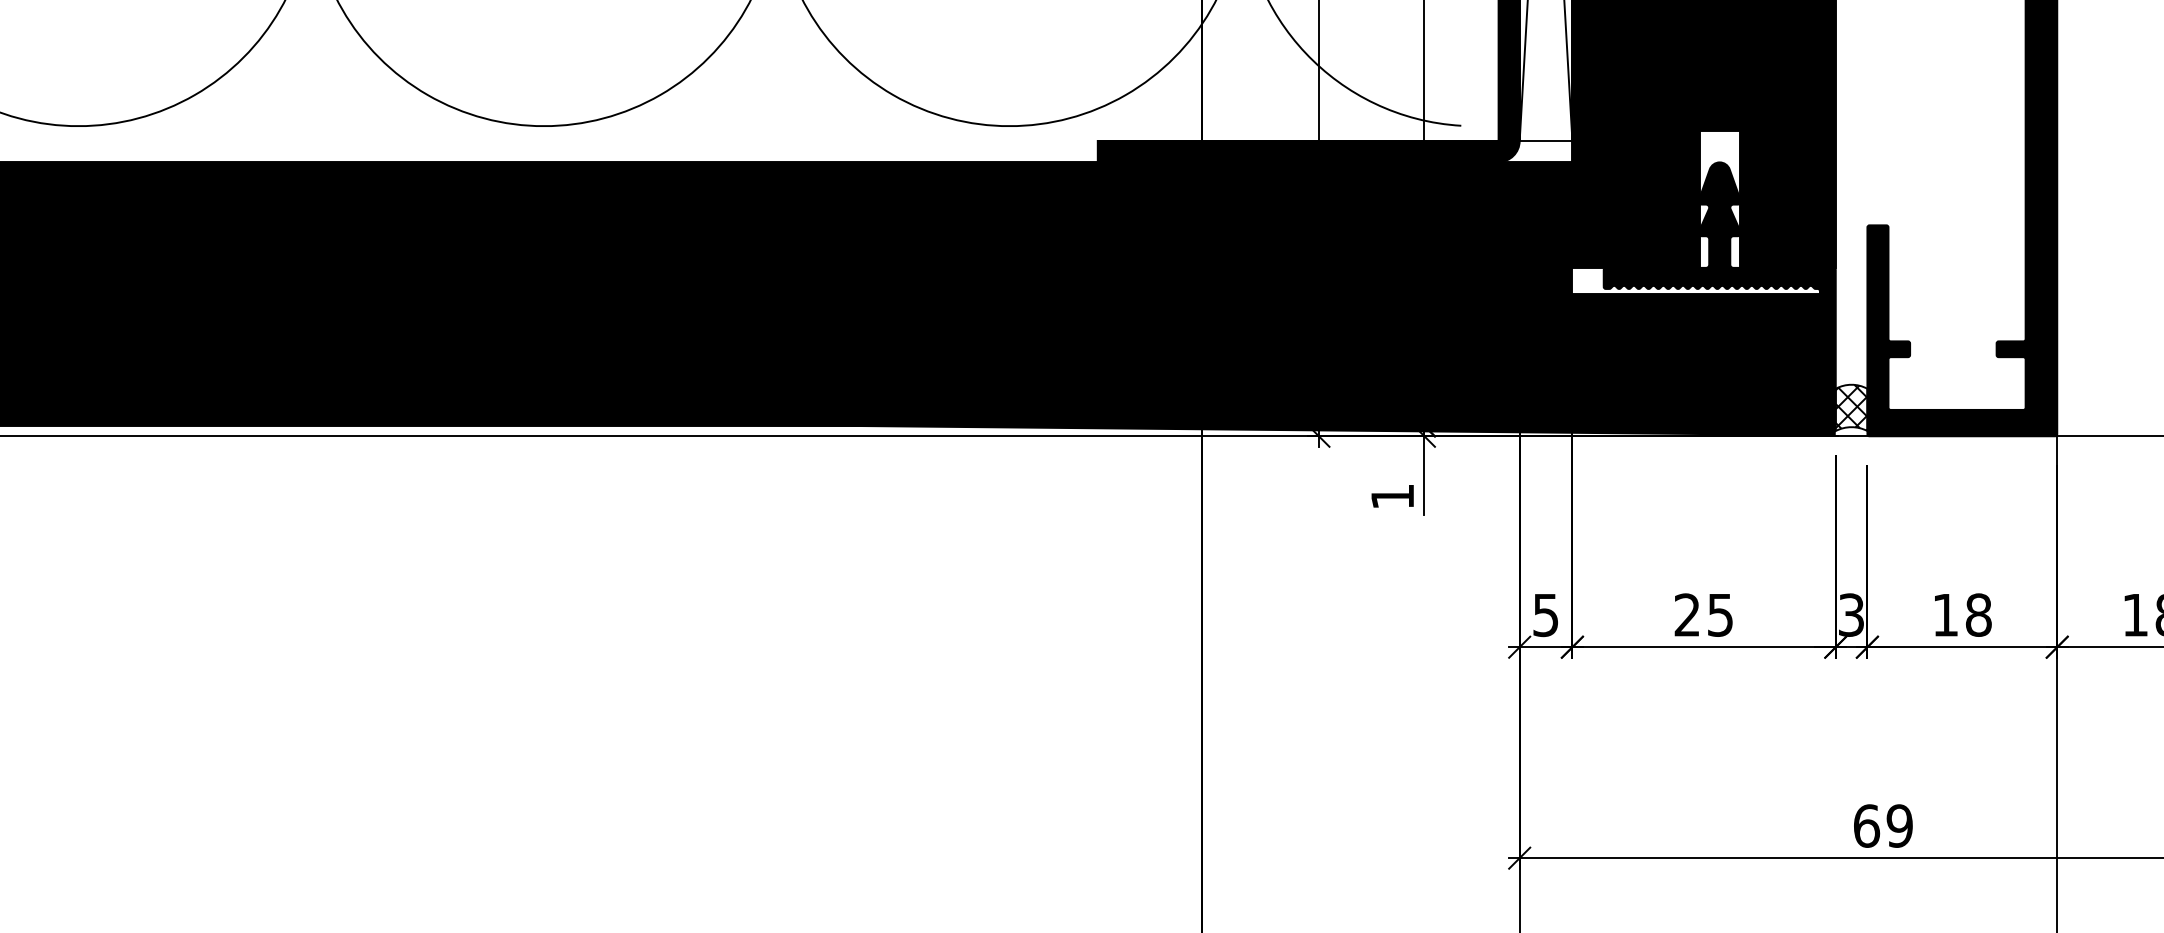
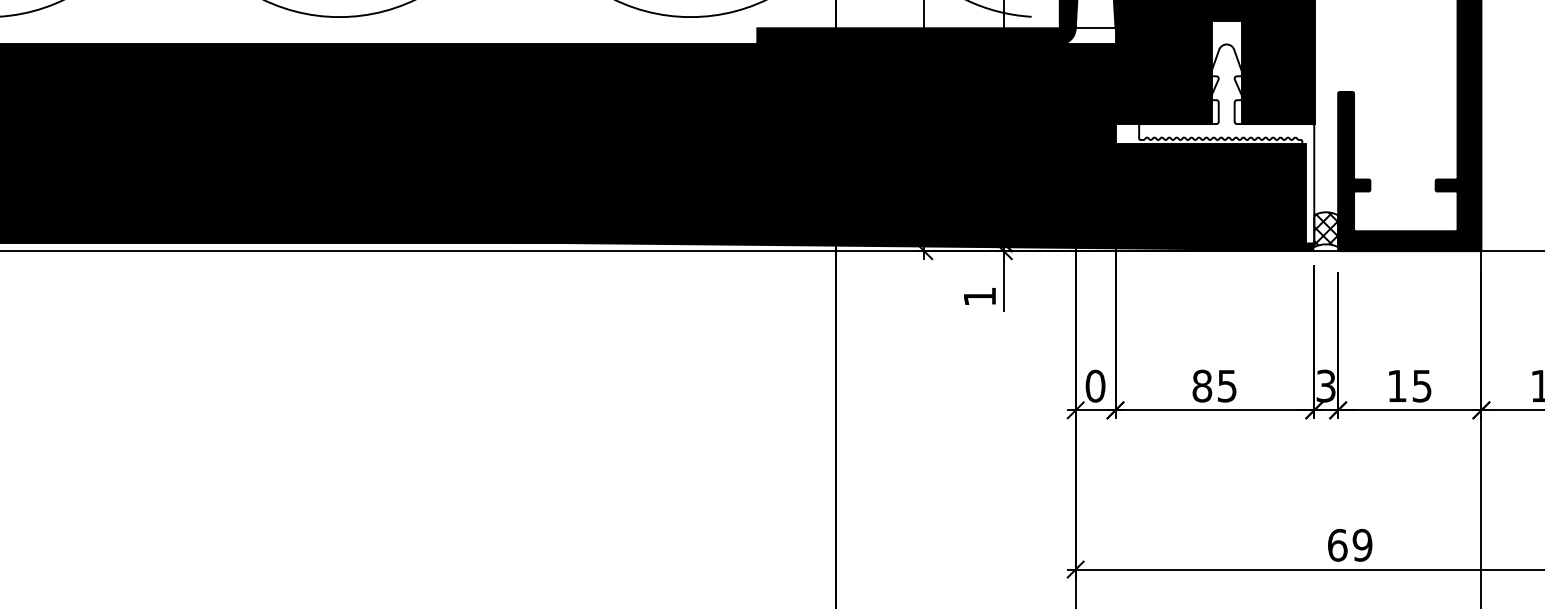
fill: (1719, 294) -> (1226, 144), removed
text: (1687, 614) -> (1202, 385), 25 -> 85
text: (1978, 614) -> (1421, 385), 18 -> 15
text: (1546, 615) -> (1095, 386), 5 -> 0

